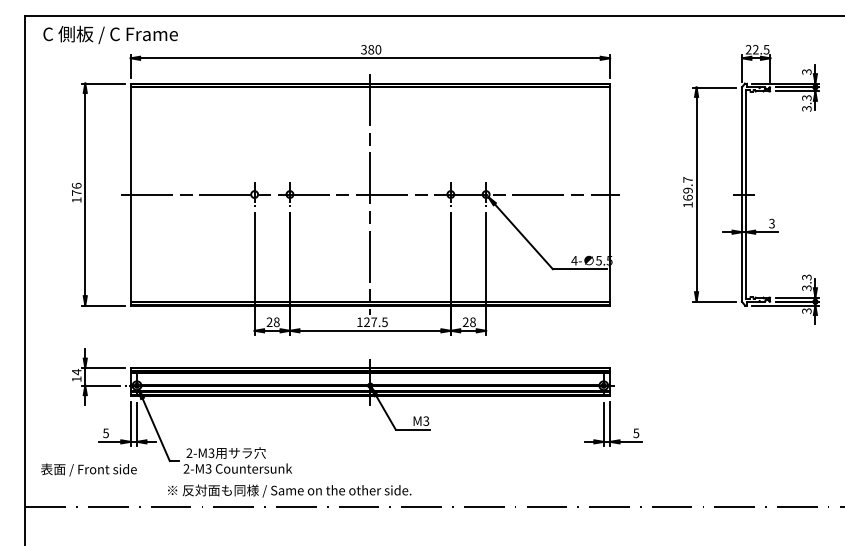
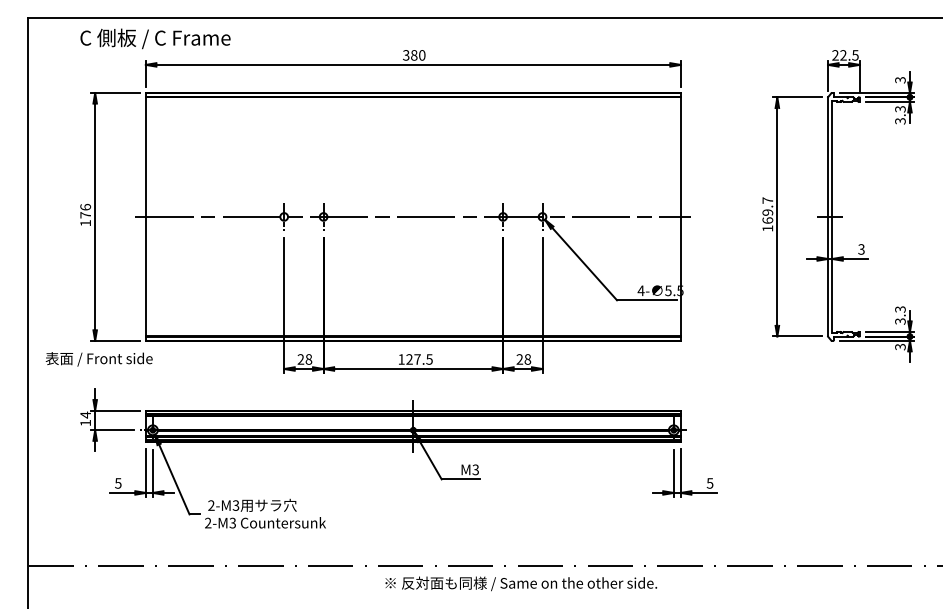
text: (110, 34) -> (155, 38), moved
line: (370, 194) -> (413, 216), removed
text: (88, 470) -> (98, 359), moved
text: (289, 490) -> (521, 583), moved

